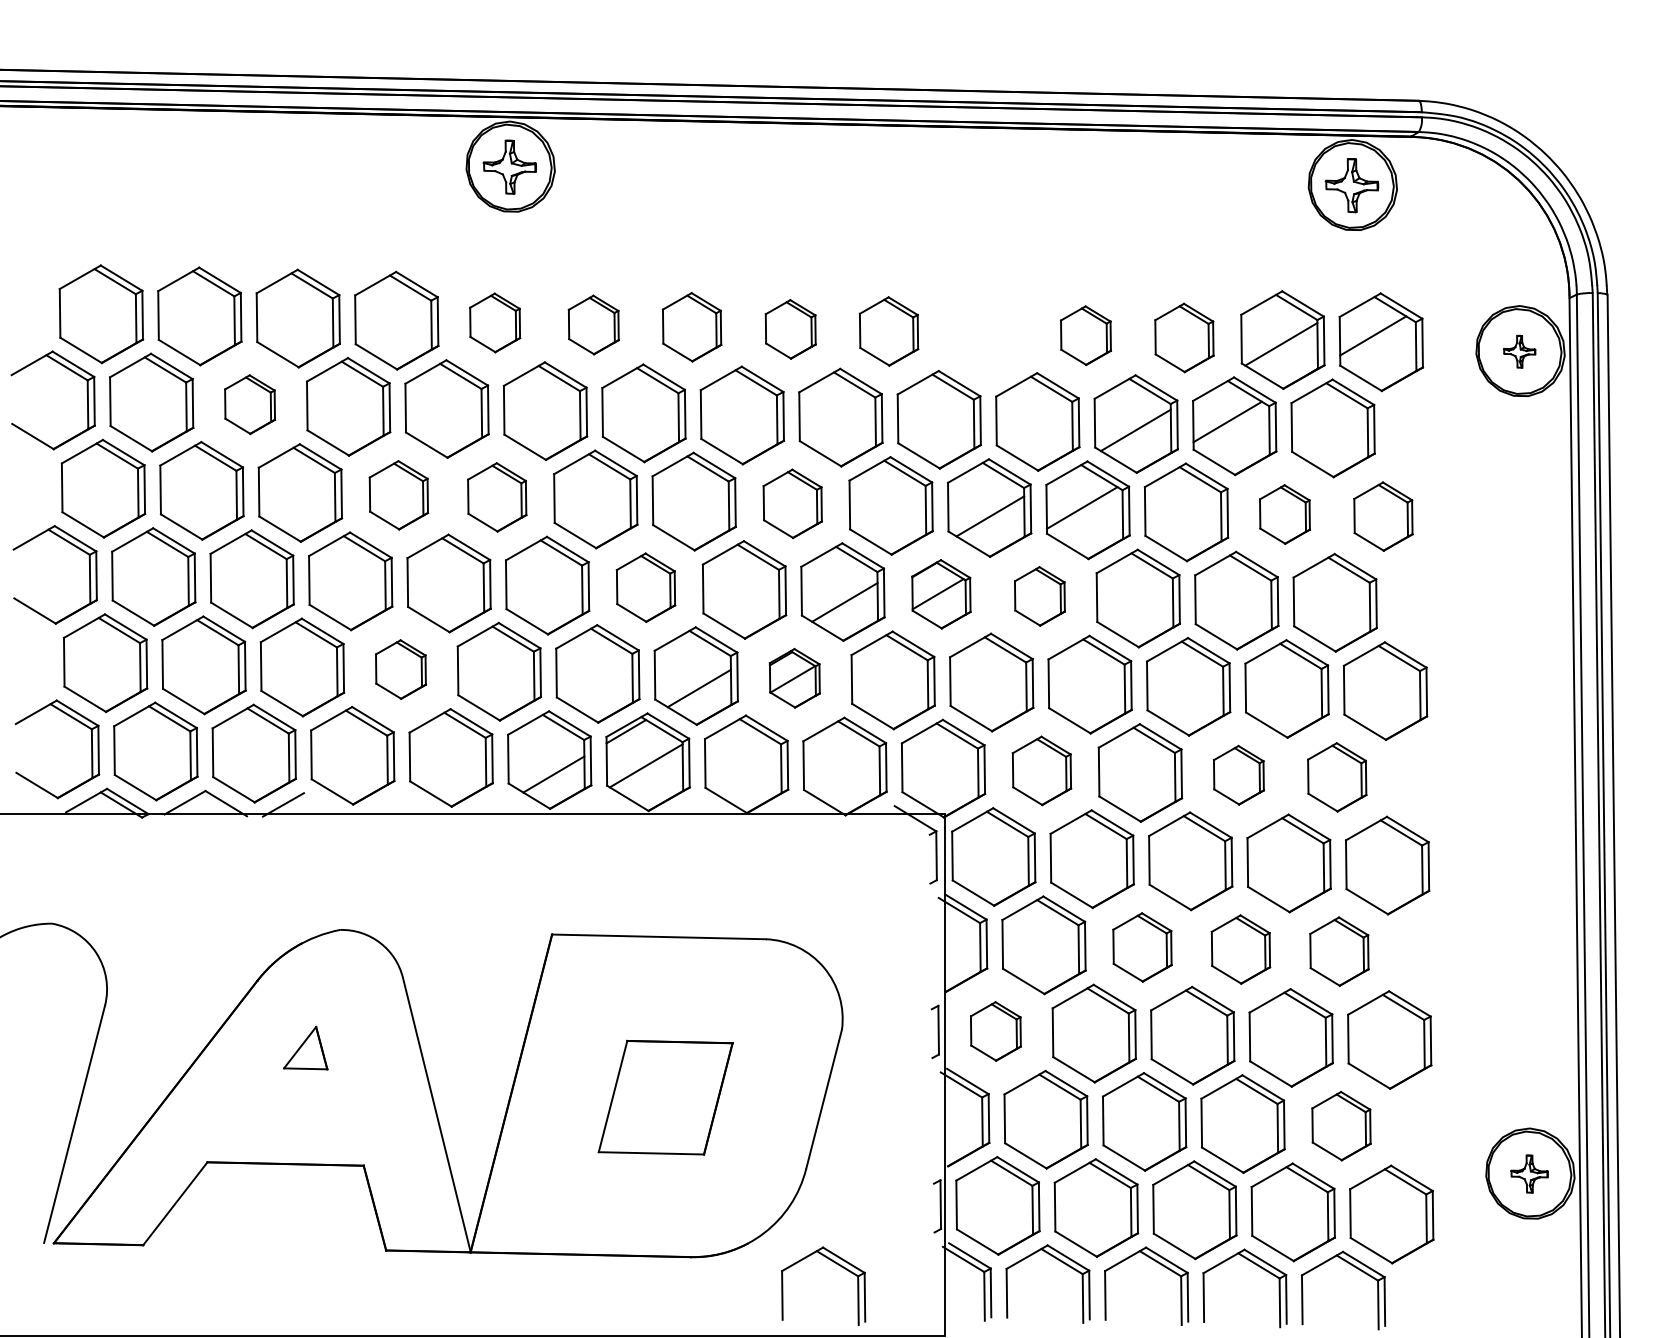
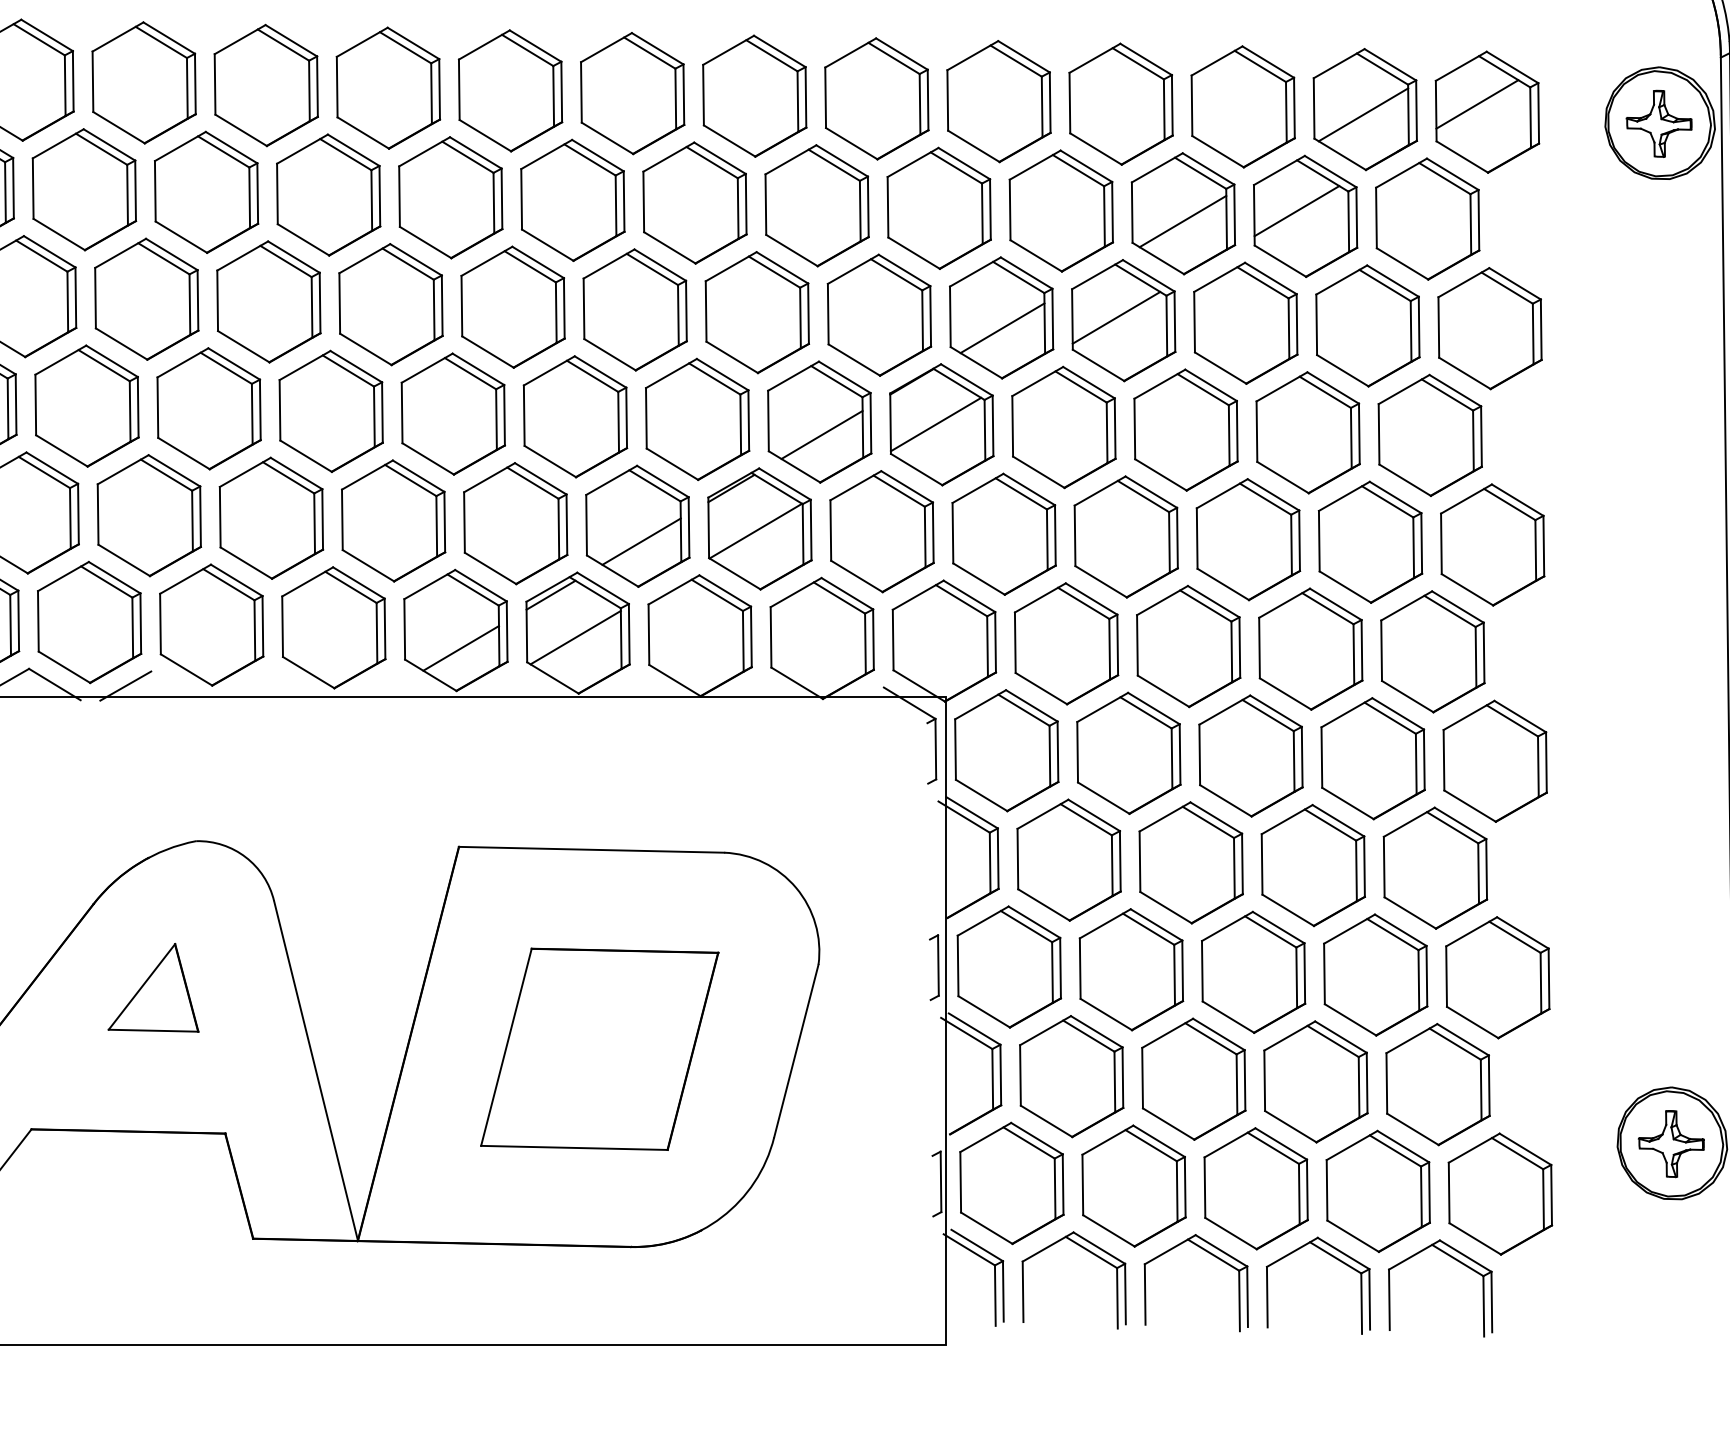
part: (494, 322) -> (387, 87), size x1.67
part: (593, 324) -> (510, 90), size x1.67
part: (691, 327) -> (631, 93), size x1.43
part: (790, 329) -> (754, 96), size x1.67
part: (888, 331) -> (876, 98), size x1.43
part: (987, 333) -> (998, 101), added
part: (1085, 335) -> (1120, 103), size x1.67
part: (1184, 337) -> (1243, 106), size x1.43
part: (1519, 351) -> (1658, 123), size x1.67
part: (249, 404) -> (83, 189), size x1.67
part: (398, 495) -> (268, 302), size x1.43
part: (496, 497) -> (390, 304), size x1.43
part: (792, 503) -> (757, 312), size x1.43
part: (1284, 514) -> (1367, 325), size x1.67
part: (1383, 516) -> (1490, 328), size x1.43
part: (645, 587) -> (574, 416), size x1.43
part: (941, 594) -> (941, 425), size x1.43
part: (1039, 596) -> (1063, 427), size x1.67
part: (400, 669) -> (270, 518), size x1.67
part: (794, 678) -> (759, 529), size x1.67
part: (1041, 770) -> (1065, 643), size x1.43
part: (1238, 775) -> (1310, 649), size x1.67
part: (1336, 777) -> (1431, 652), size x1.43
part: (1142, 947) -> (1191, 862), size x1.43
part: (1240, 949) -> (1312, 865), size x1.43
part: (1339, 951) -> (1435, 867), size x1.43
part: (995, 1031) -> (1008, 967), size x1.67
part: (305, 1047) -> (153, 986), size x1.67
part: (665, 1097) -> (599, 1048), size x1.43
part: (1341, 1125) -> (1438, 1083), size x1.43
part: (1529, 1173) -> (1671, 1143), size x1.43
part: (836, 1264) -> (811, 1256), removed

